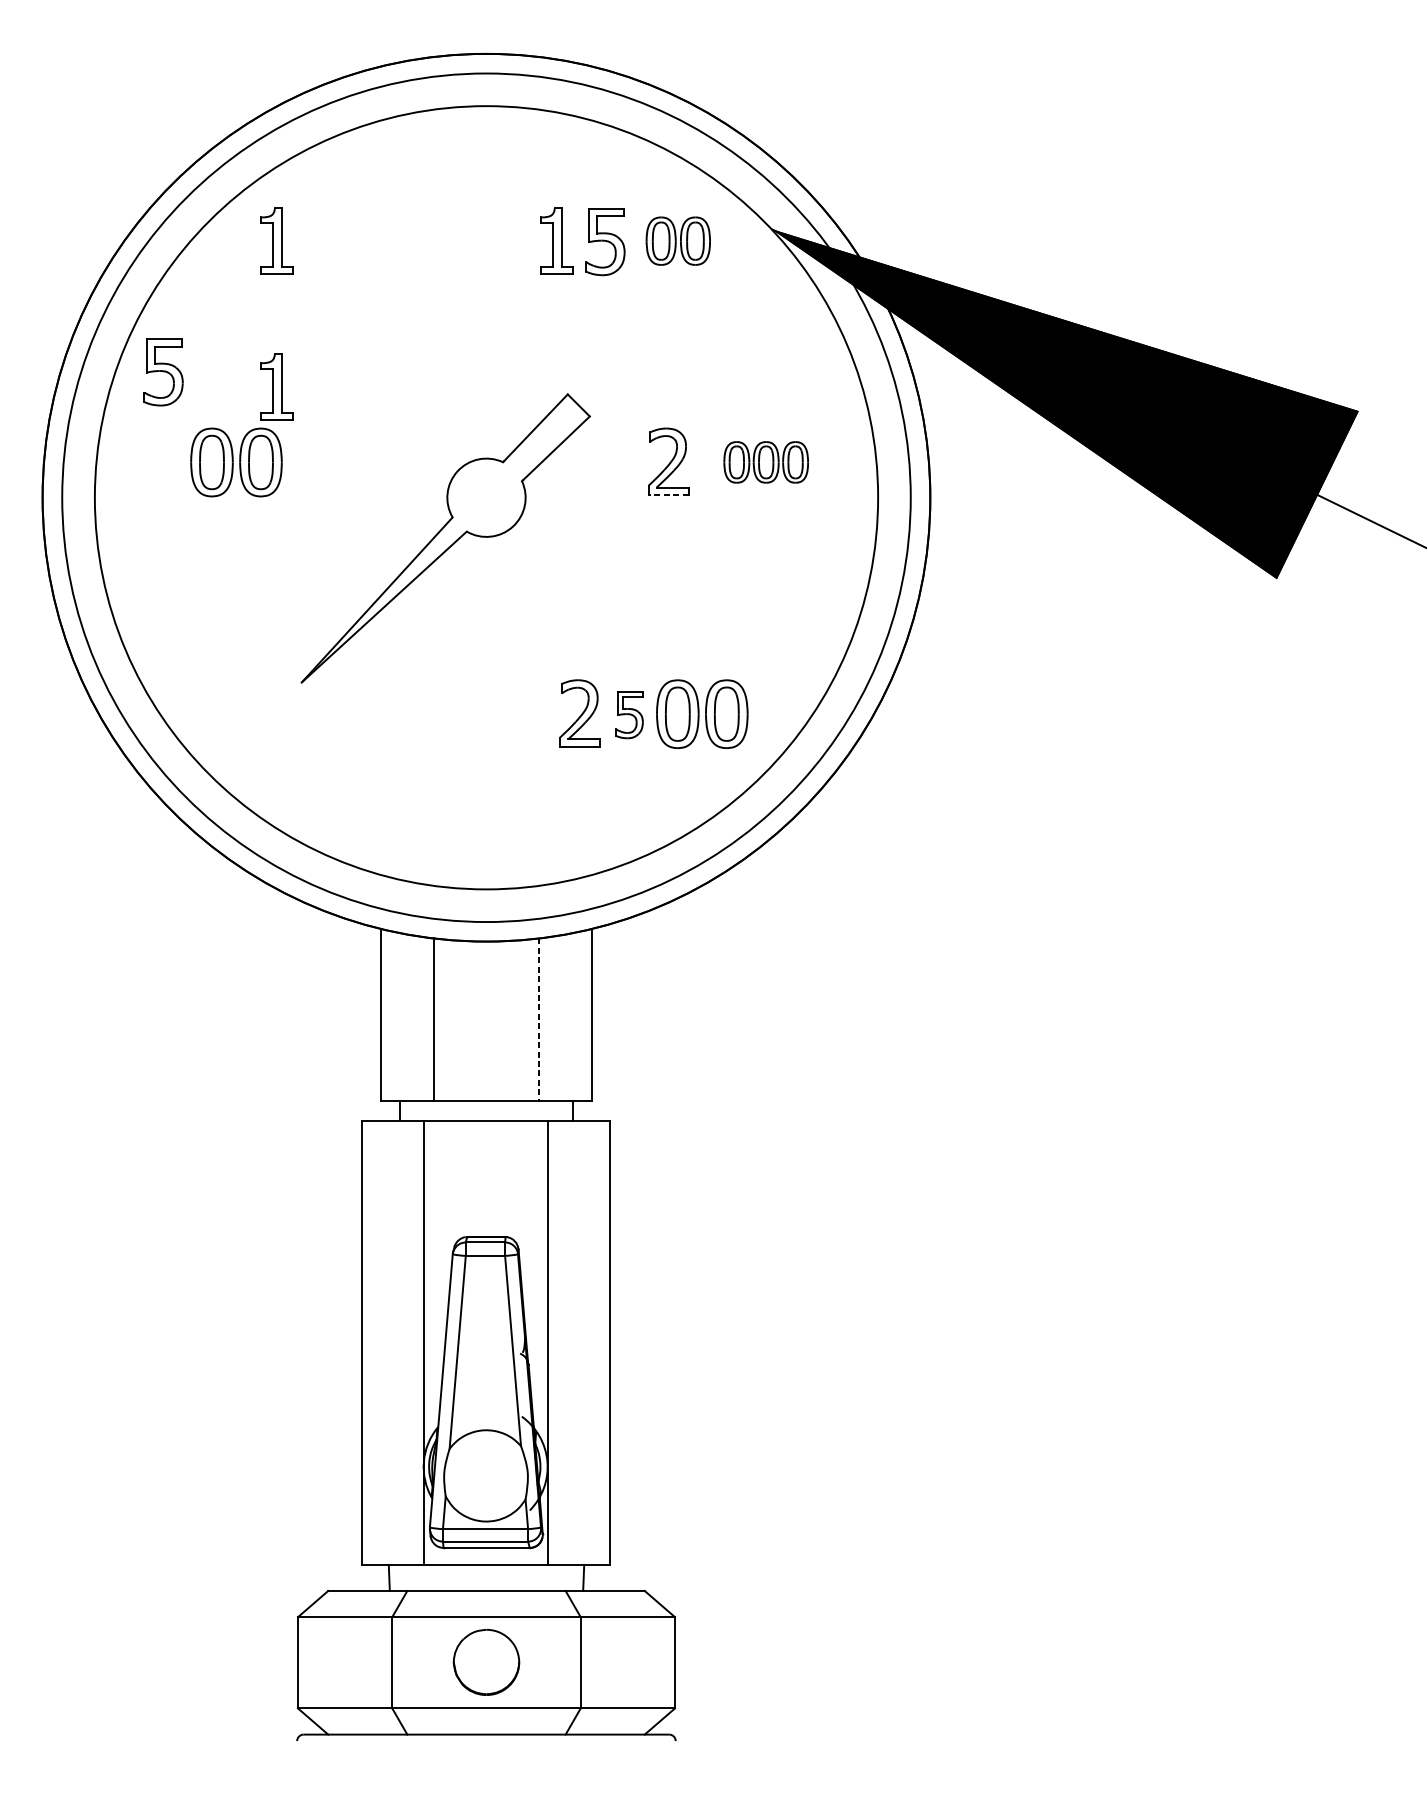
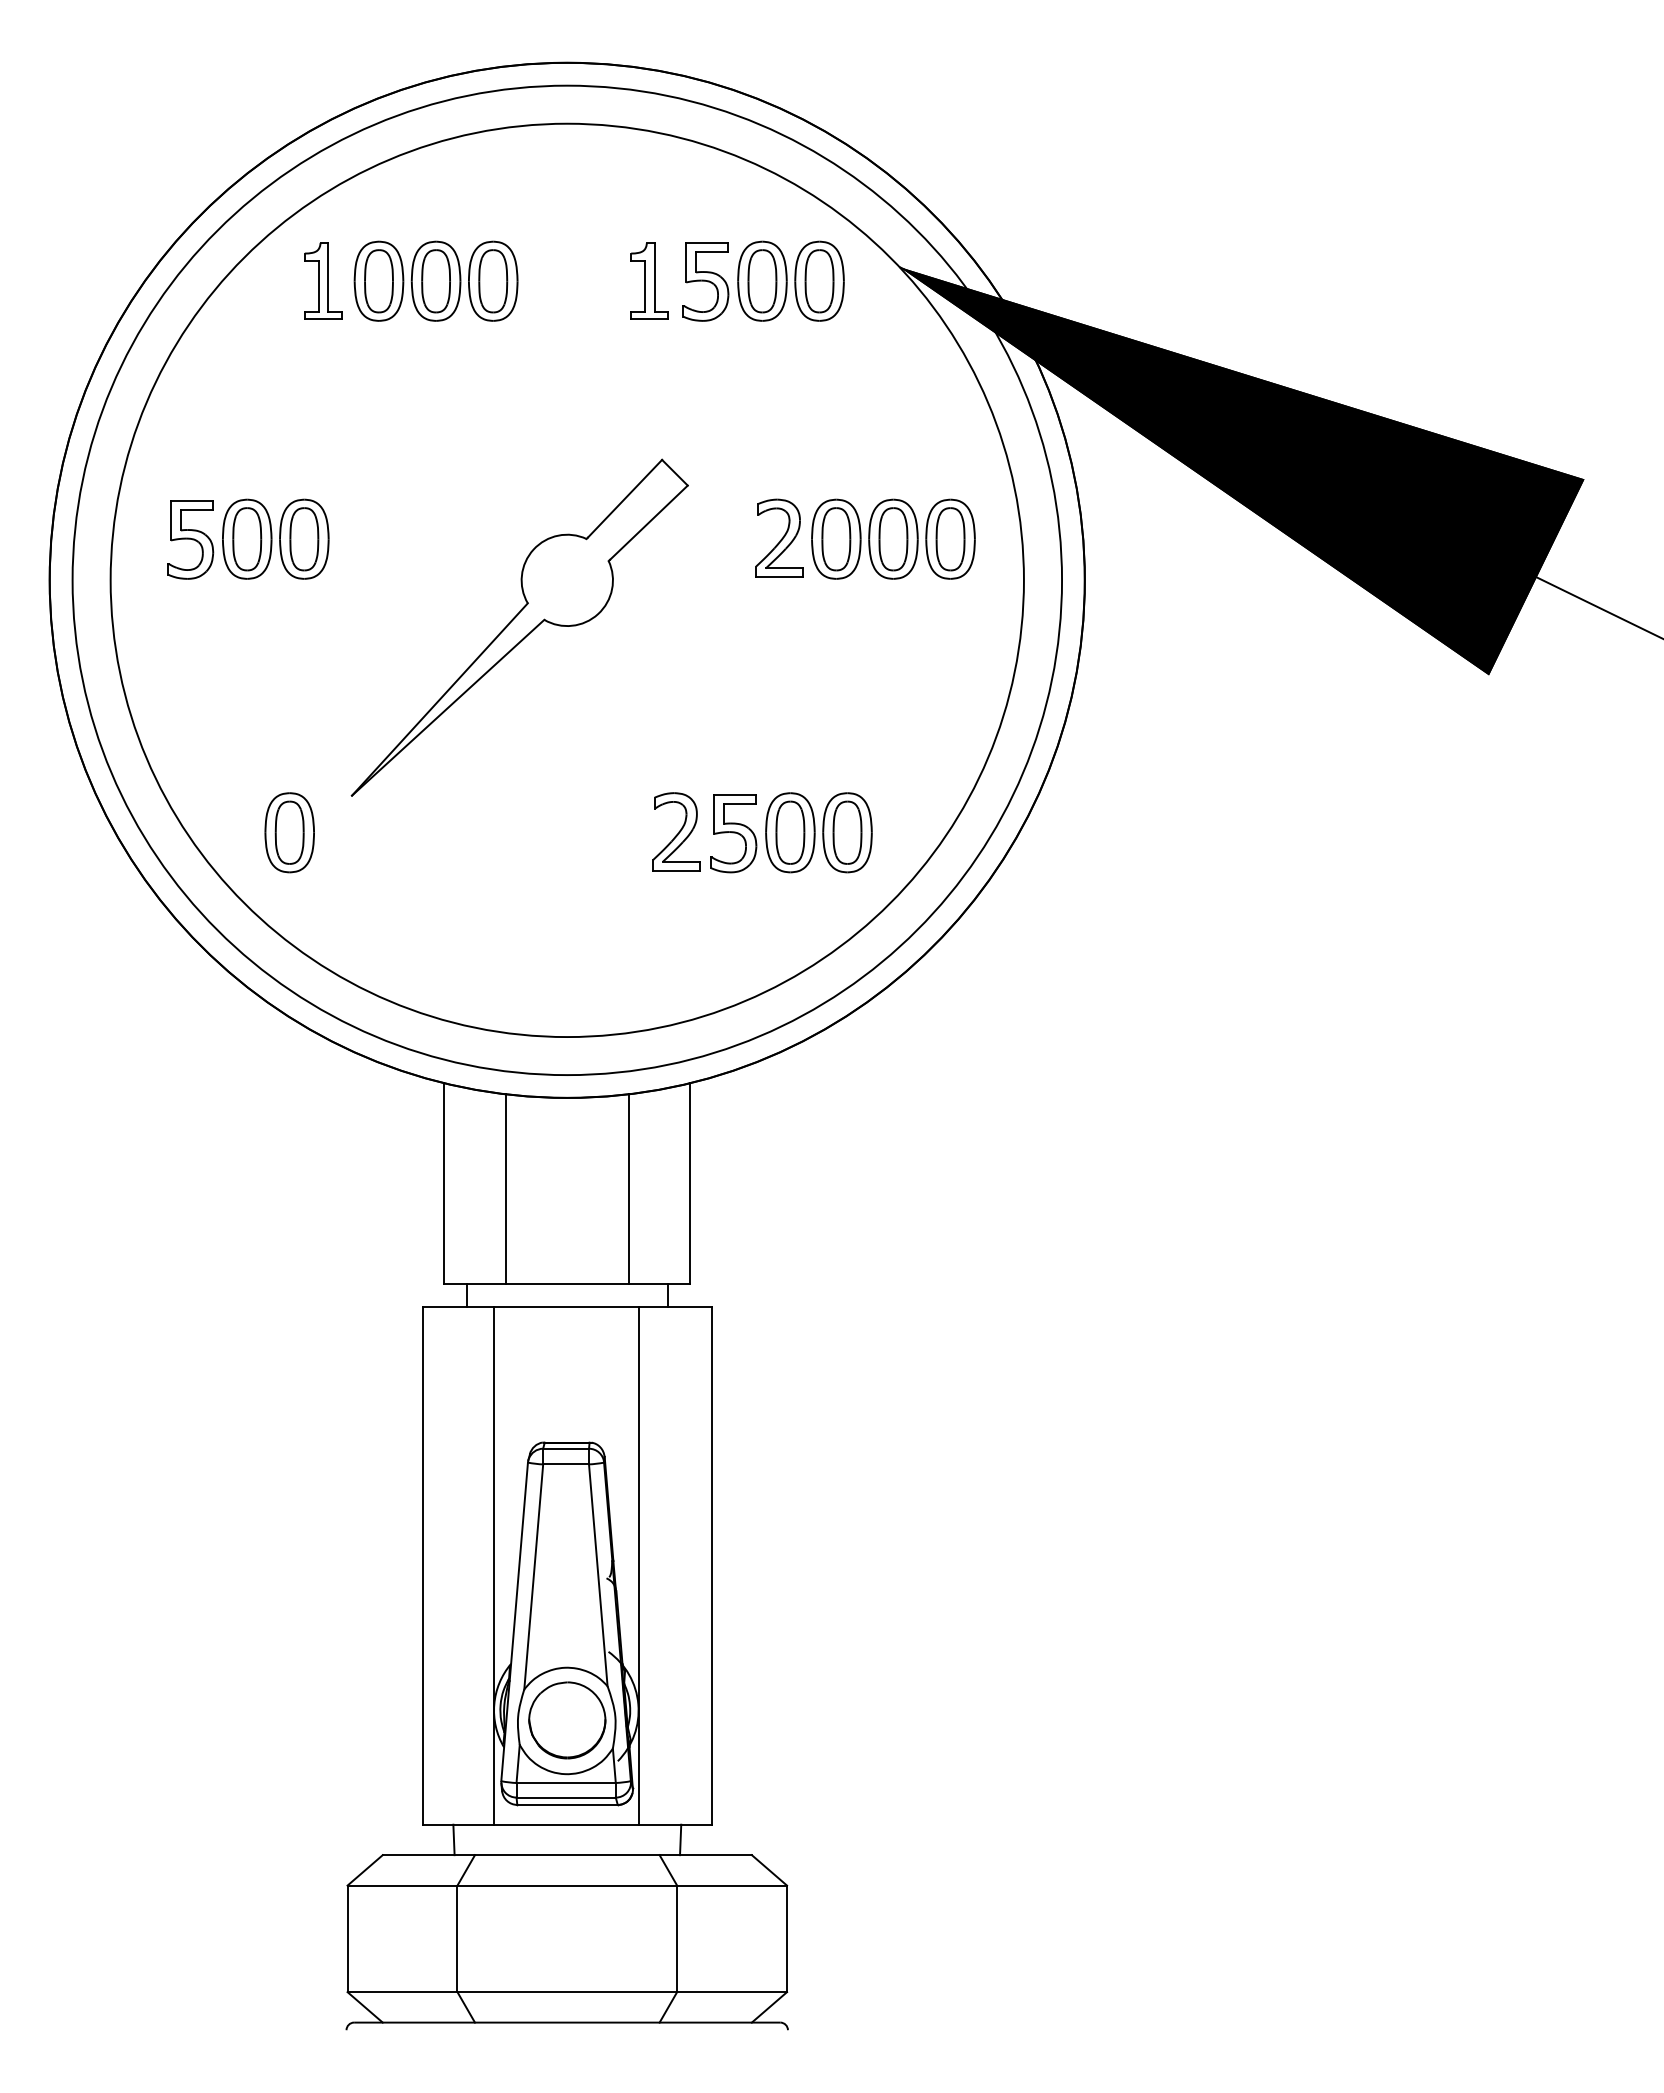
part: (373, 240) -> (435, 280), added
part: (677, 240) -> (790, 280), size x1.43
part: (163, 371) -> (190, 539), moved
part: (277, 386) -> (323, 450), removed
part: (766, 461) -> (893, 538), size x1.67
line: (668, 495) -> (779, 577), dashed -> solid
part: (248, 713) -> (289, 832), added
part: (629, 714) -> (733, 833), size x1.43
line: (538, 1020) -> (628, 1189), dashed -> solid
part: (486, 1662) -> (567, 1720), moved

